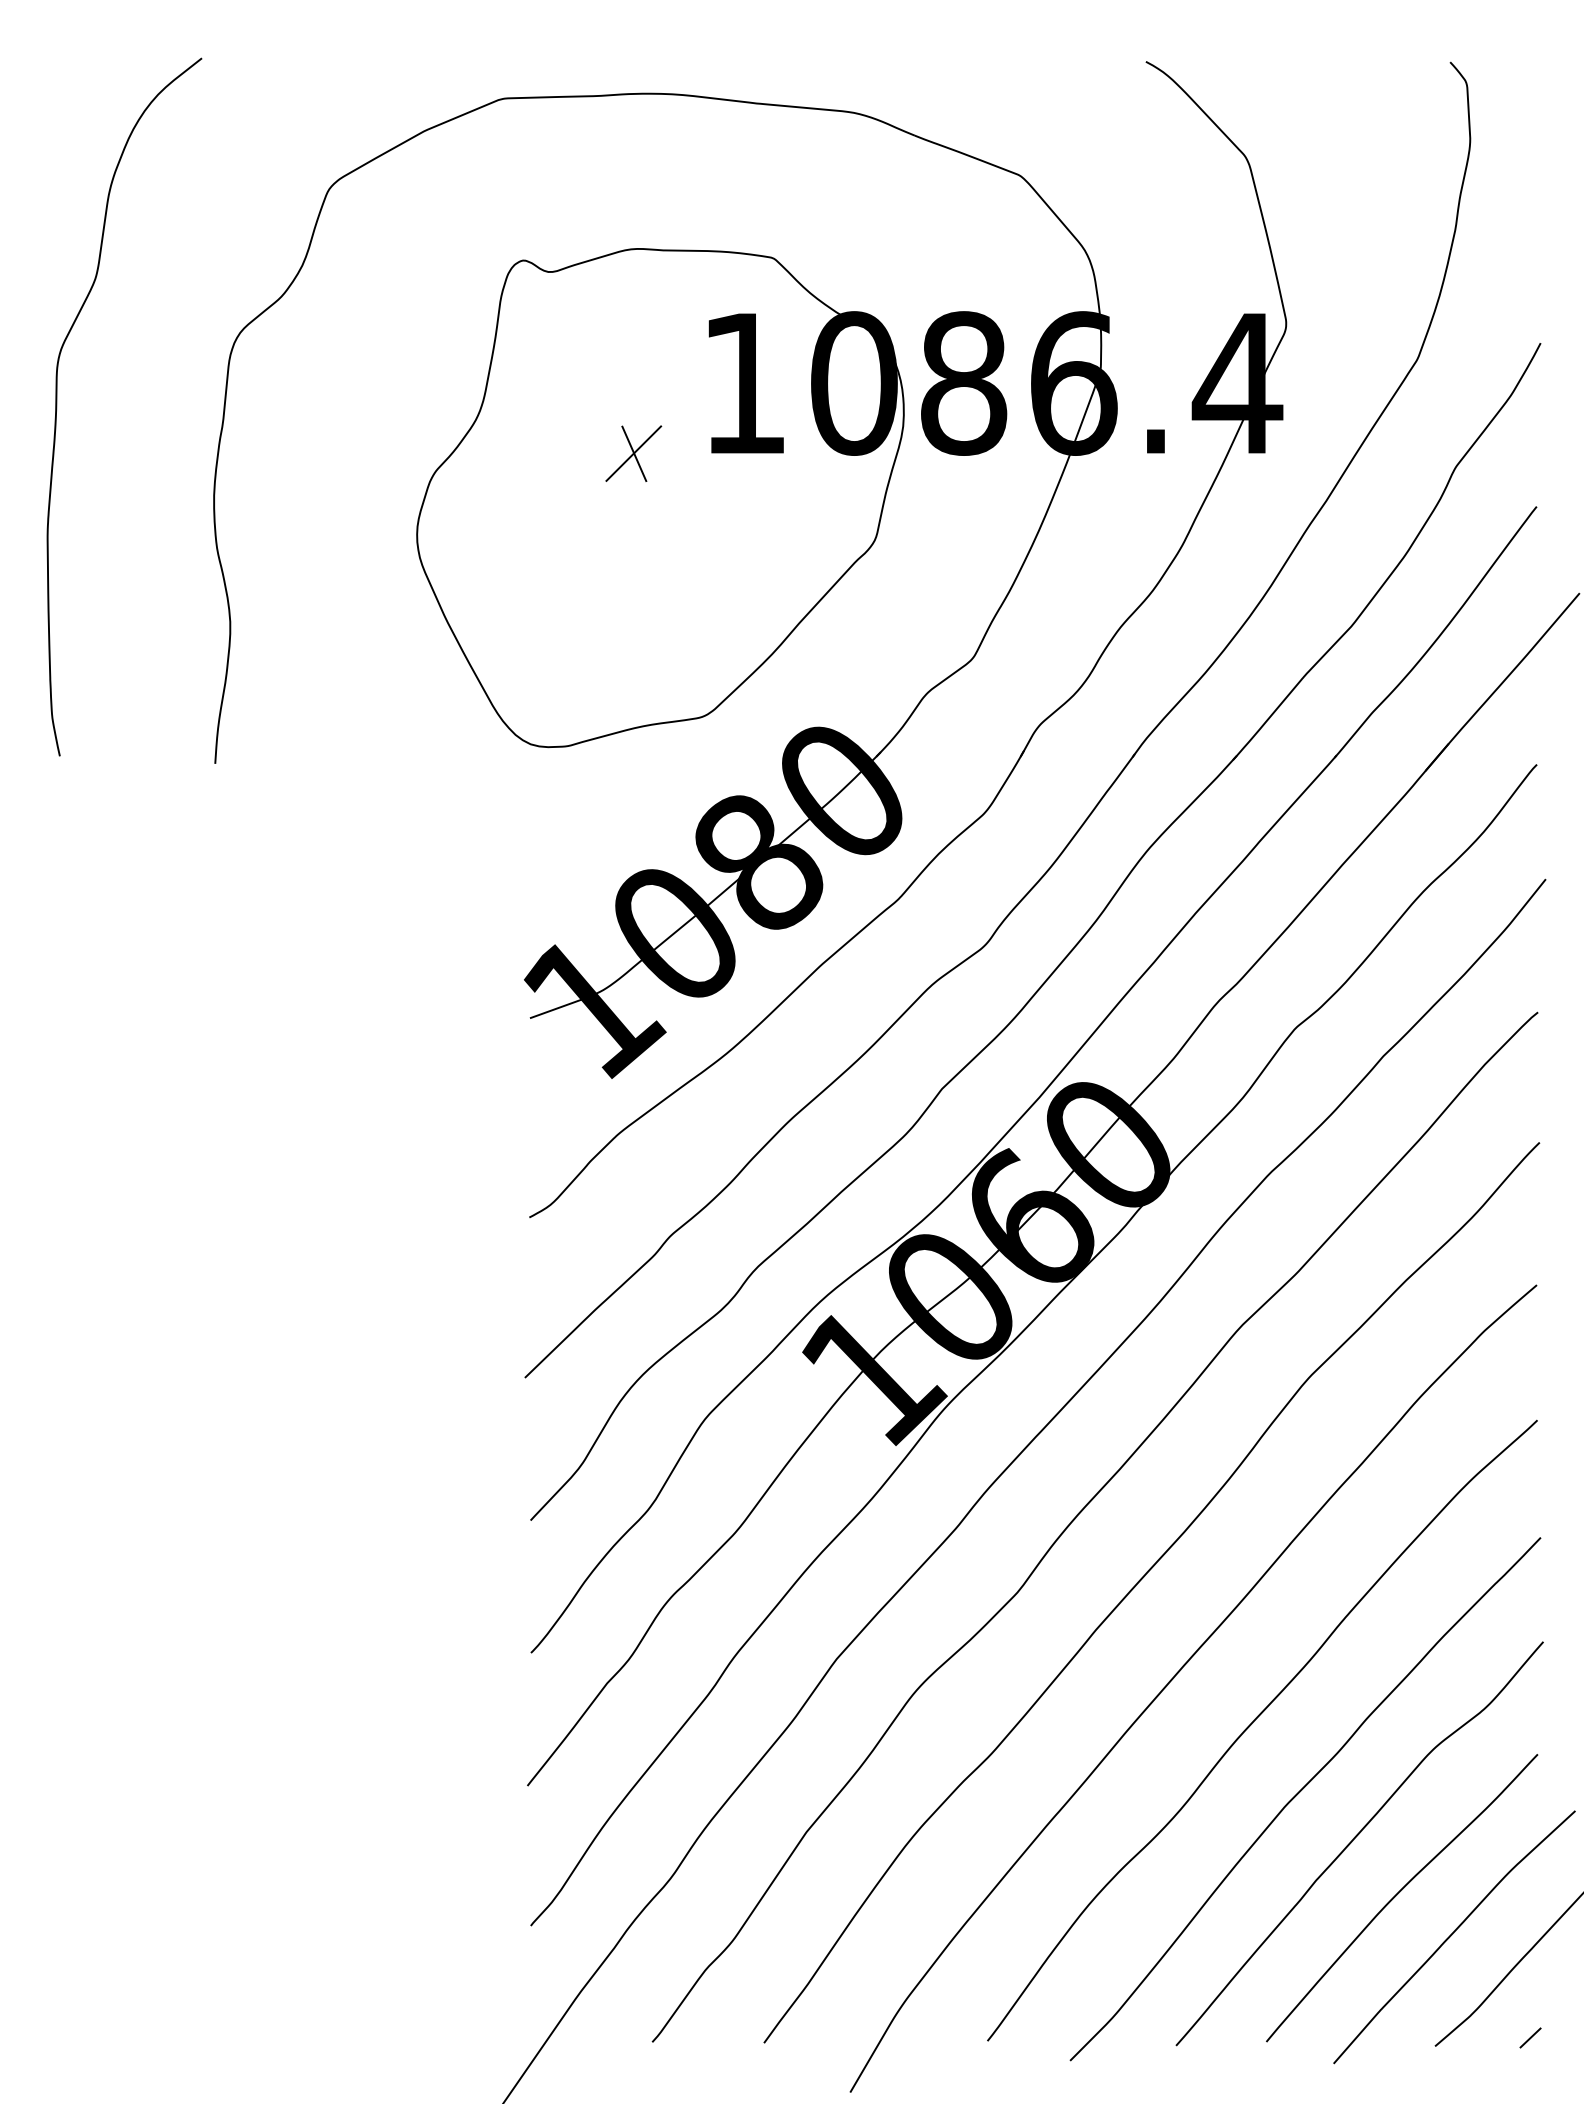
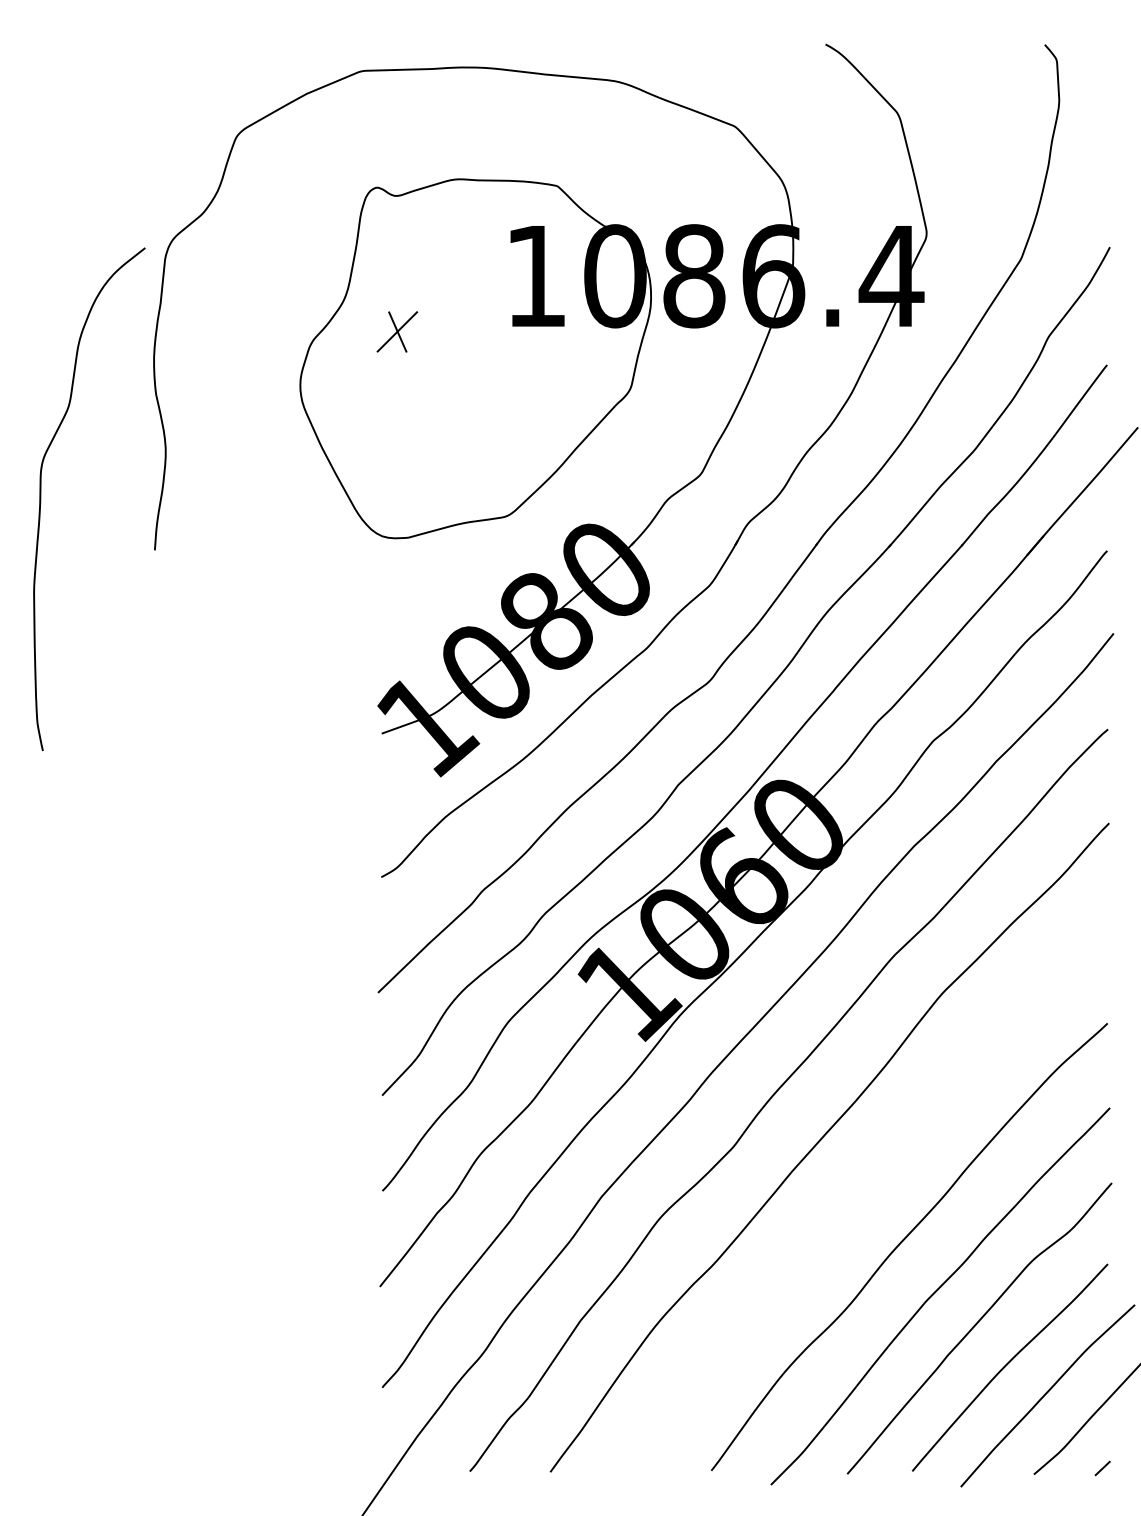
curve: (57, 406) -> (41, 498), moved
part: (633, 453) -> (397, 331), moved
curve: (1178, 1673) -> (849, 1205), removed

